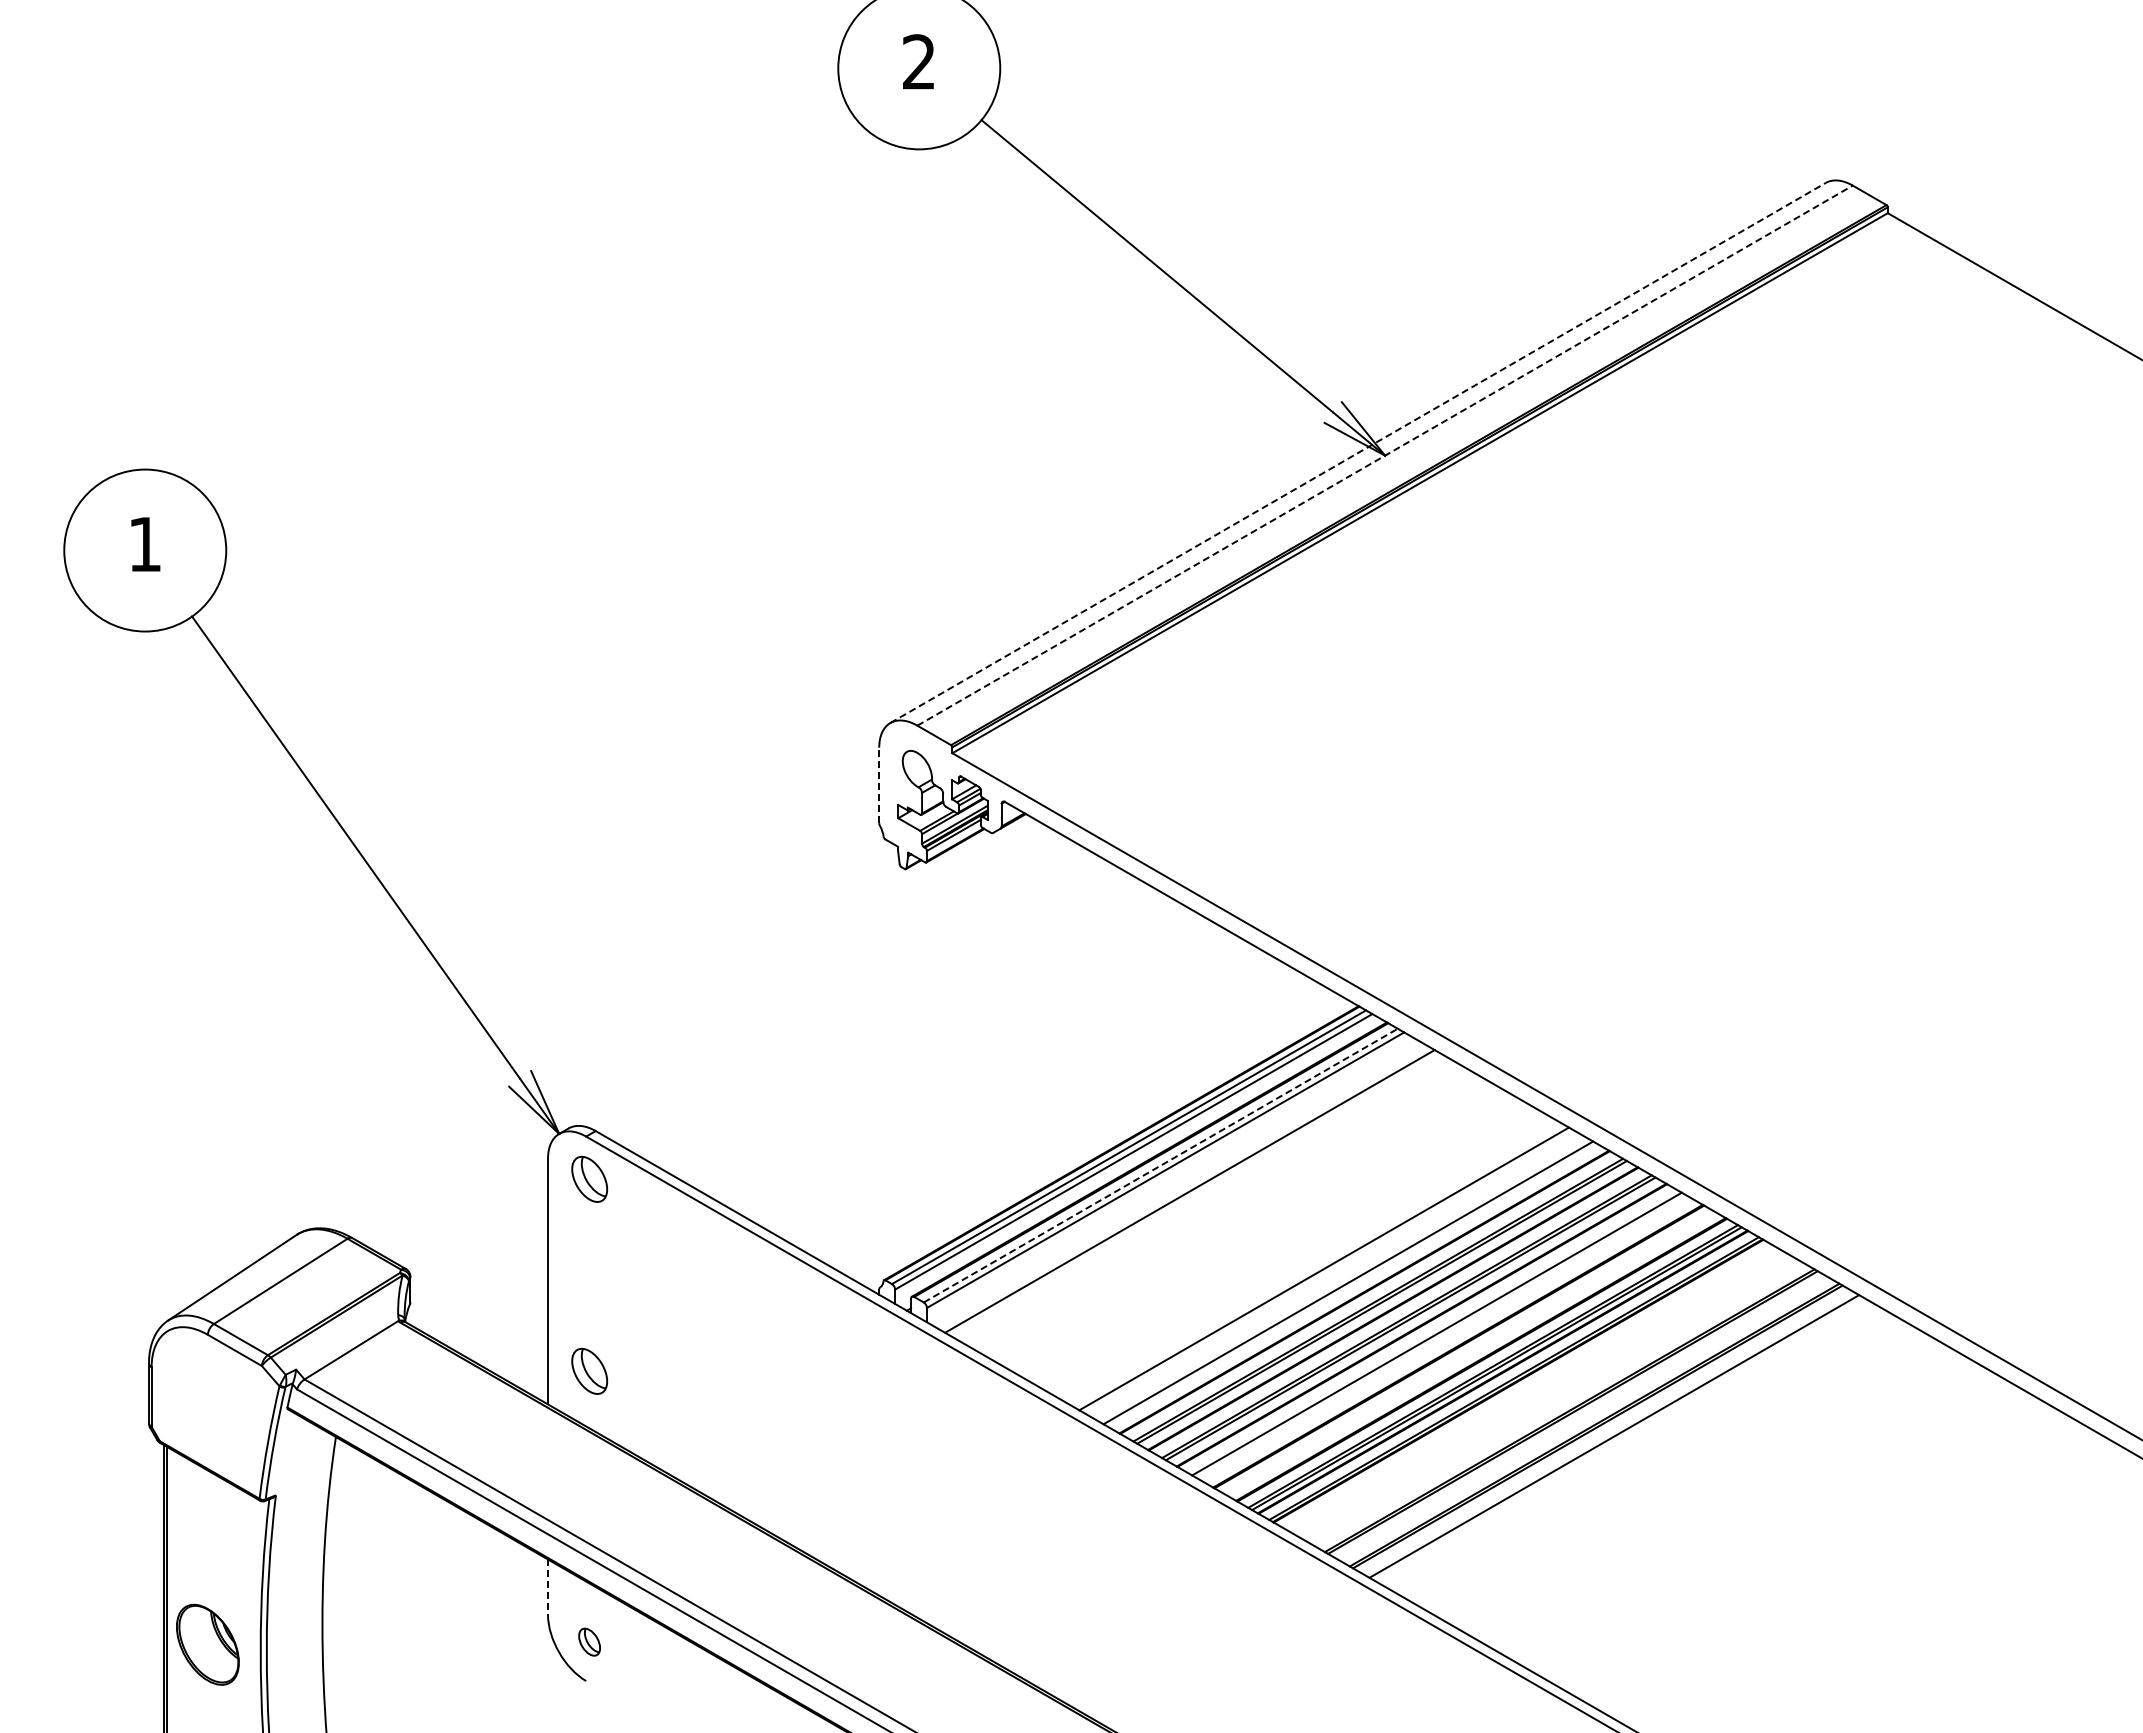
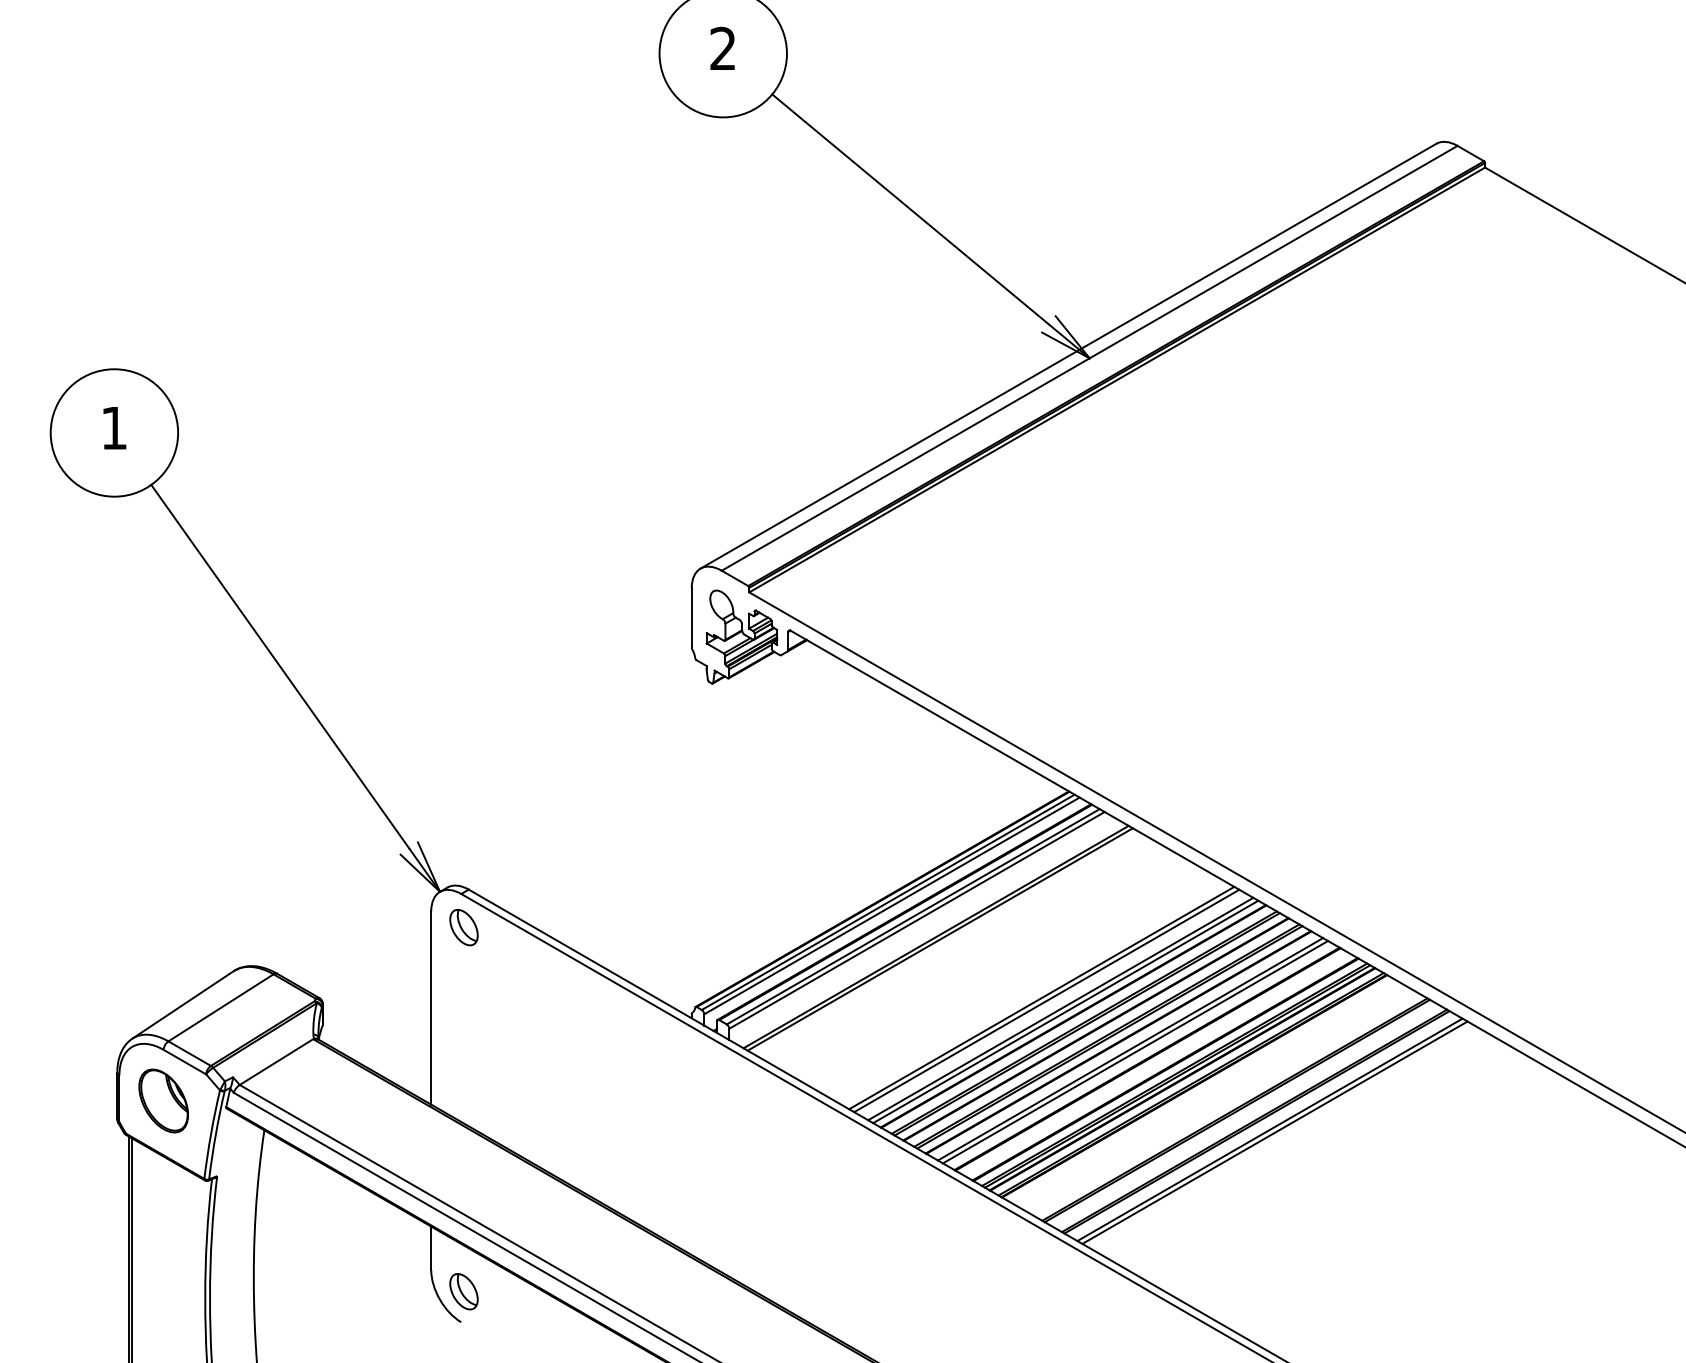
line: (1358, 452) -> (1068, 355), dashed -> solid
line: (1385, 455) -> (1089, 358), dashed -> solid
line: (879, 785) -> (691, 617), dashed -> solid
line: (1160, 1165) -> (913, 916), dashed -> solid
line: (1195, 1194) -> (940, 939), added
line: (1330, 1272) -> (1046, 1000), added
line: (1354, 1286) -> (1065, 1011), added
line: (1443, 1337) -> (1135, 1051), added
part: (589, 1370) -> (463, 1077), removed
line: (1620, 1439) -> (1274, 1132), added
line: (548, 1587) -> (431, 1248), dashed -> solid
part: (589, 1641) -> (463, 1291), size x1.67
part: (207, 1644) -> (163, 1100), moved

